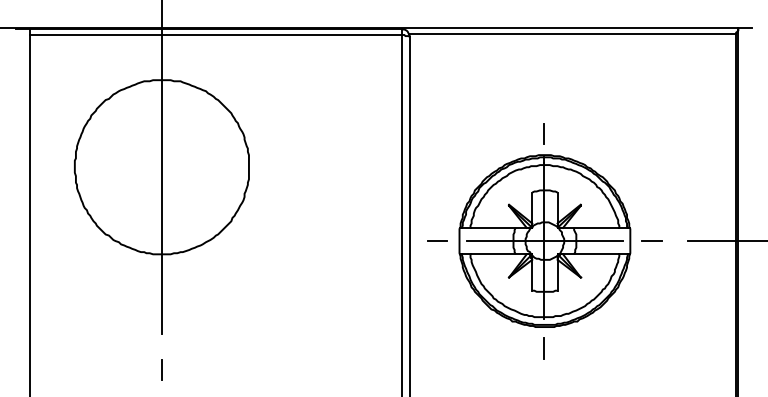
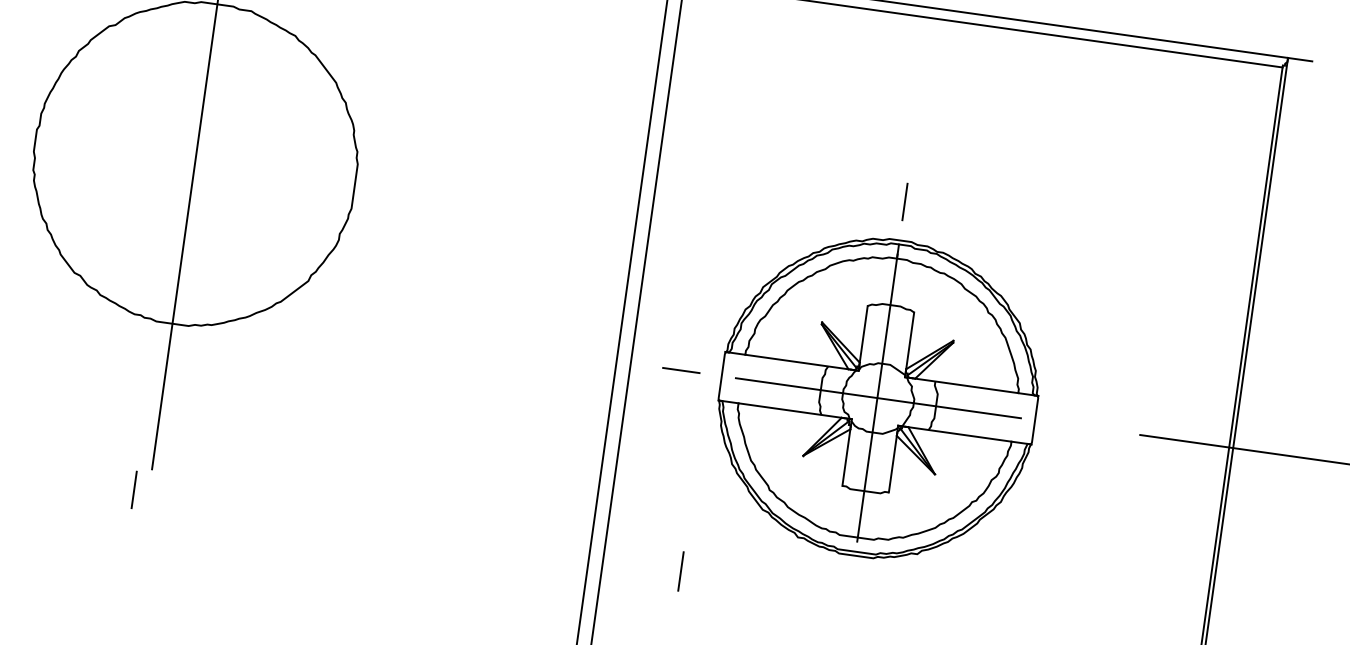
line: (651, 240) -> (1074, 424), removed
line: (543, 348) -> (679, 571), moved
line: (161, 369) -> (133, 488), moved

